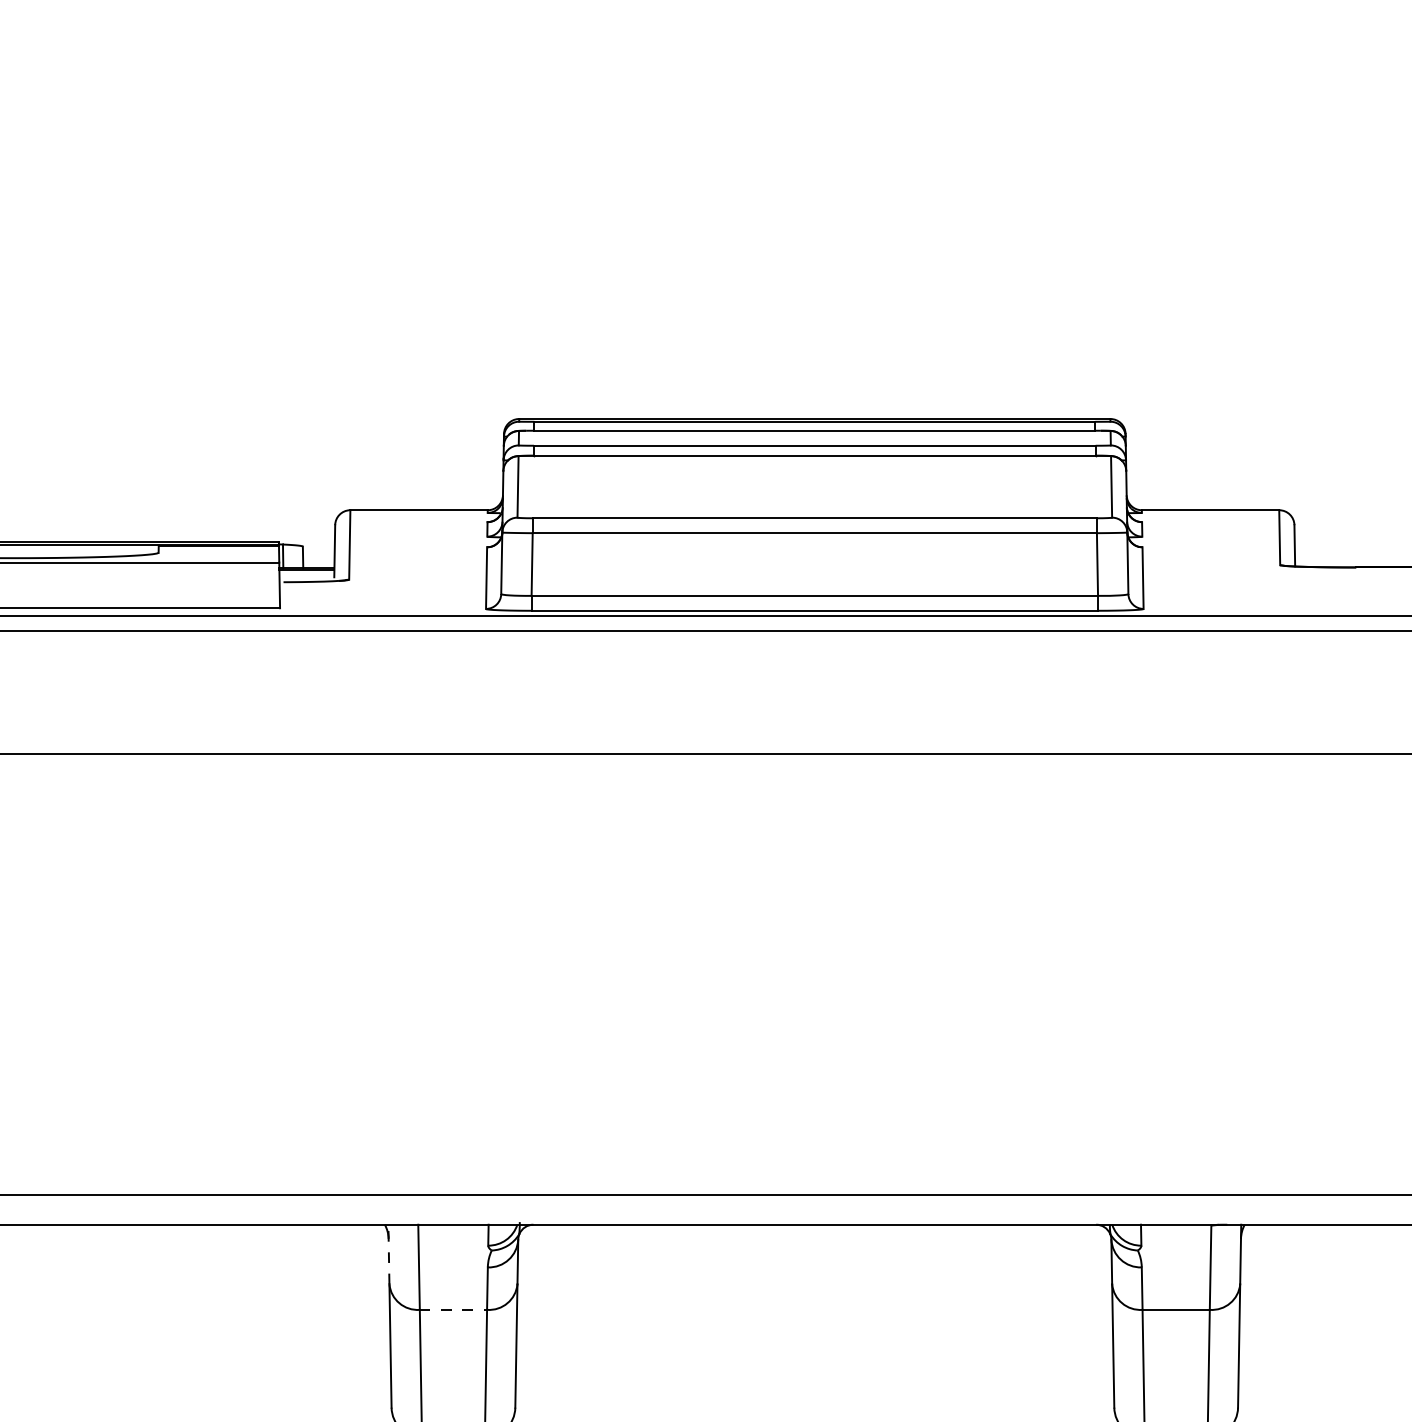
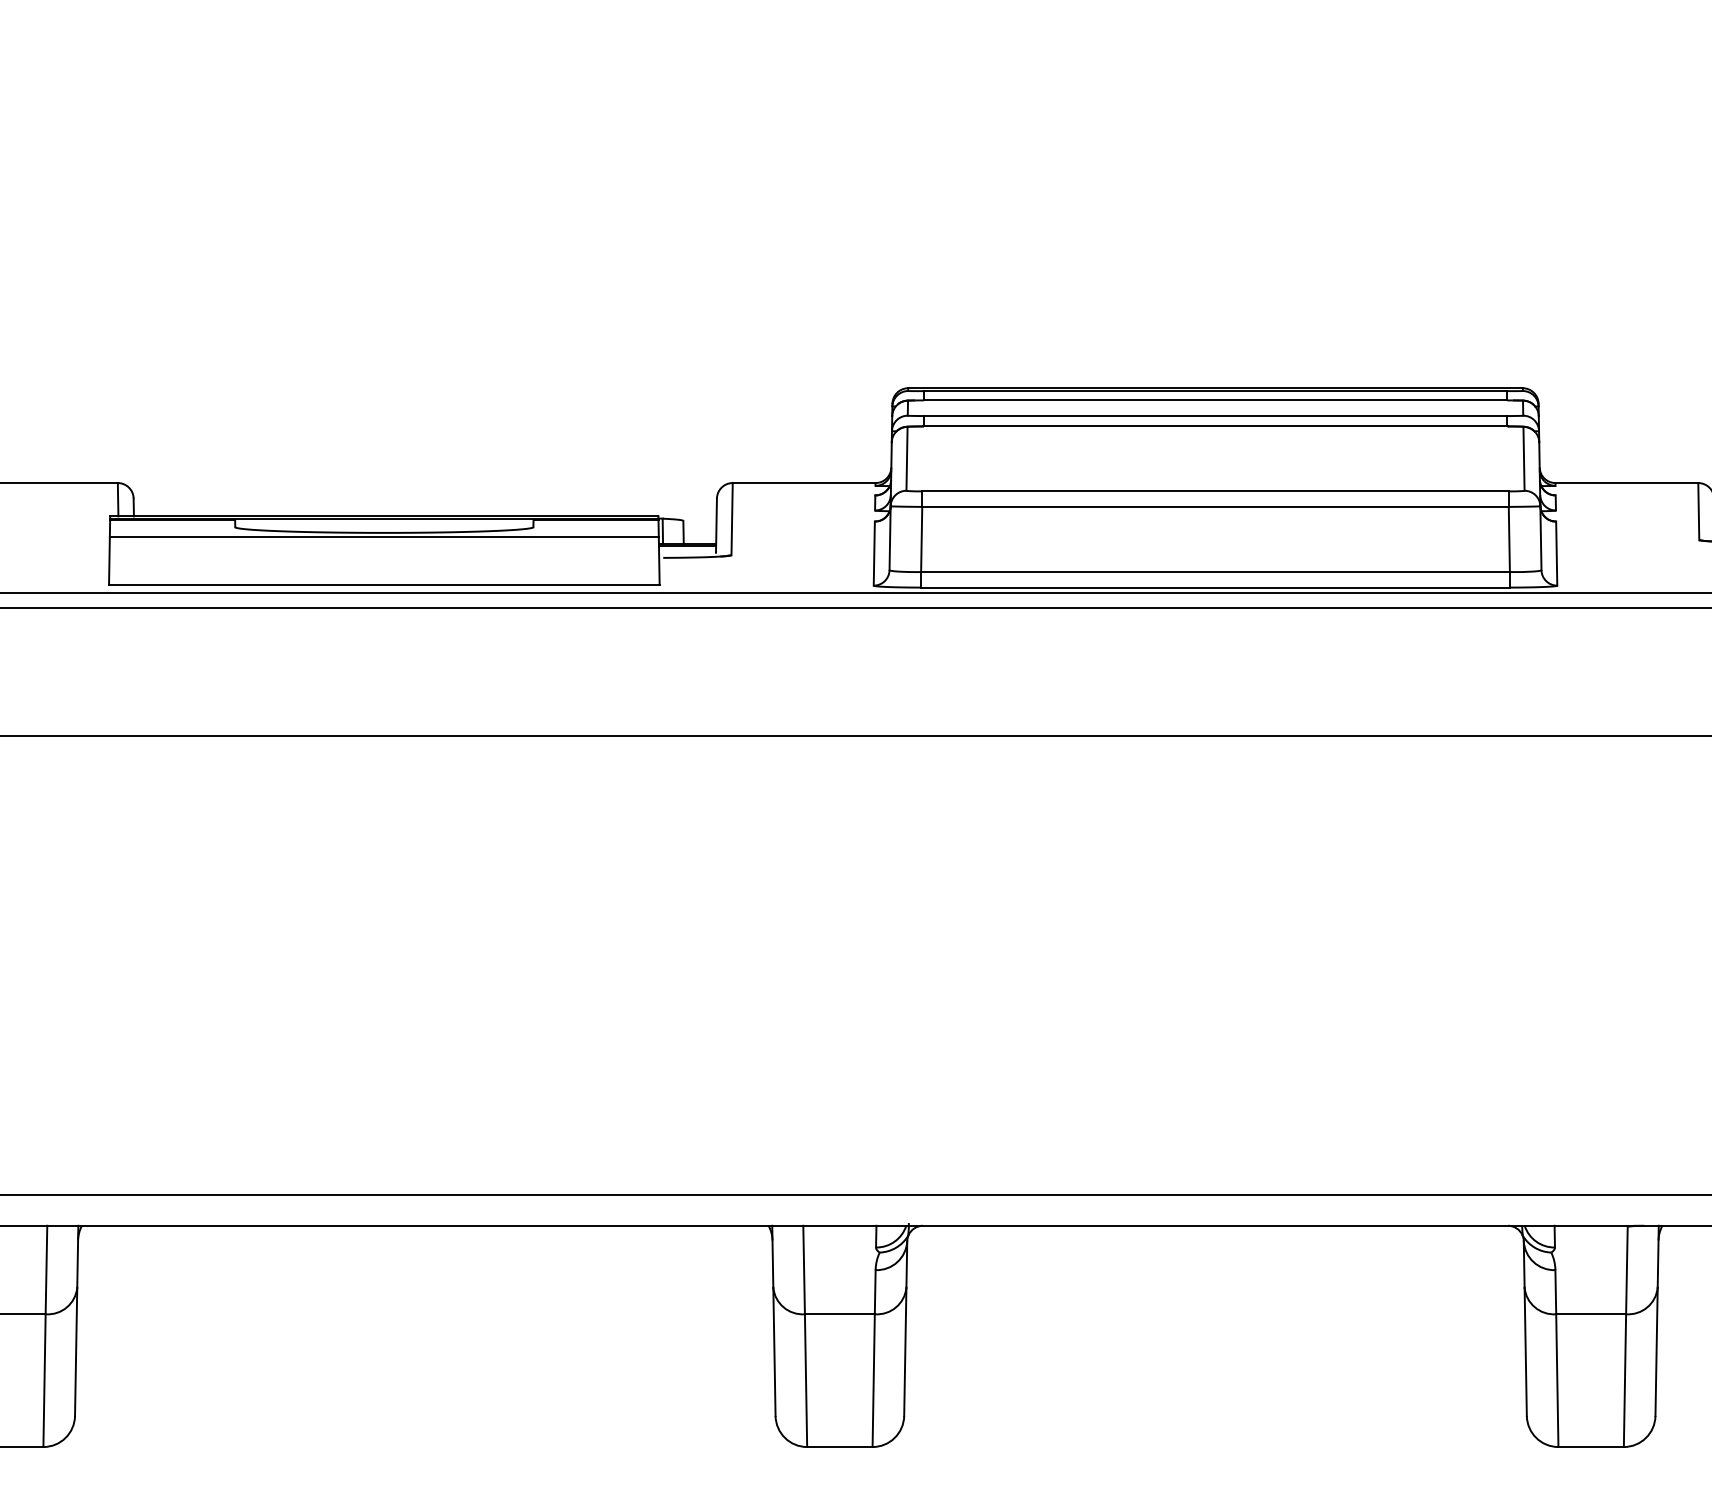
line: (388, 1254) -> (772, 1256), dashed -> solid
line: (453, 1310) -> (839, 1314), dashed -> solid

